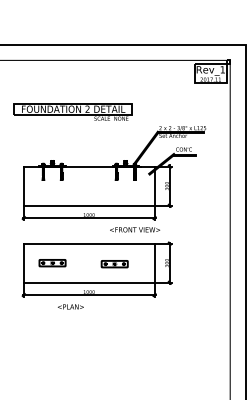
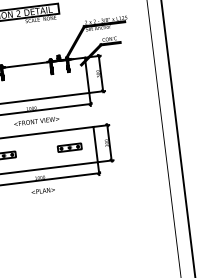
text: (135, 229) -> (37, 121), moved
part: (114, 264) -> (69, 148), moved
text: (70, 306) -> (42, 190), moved

